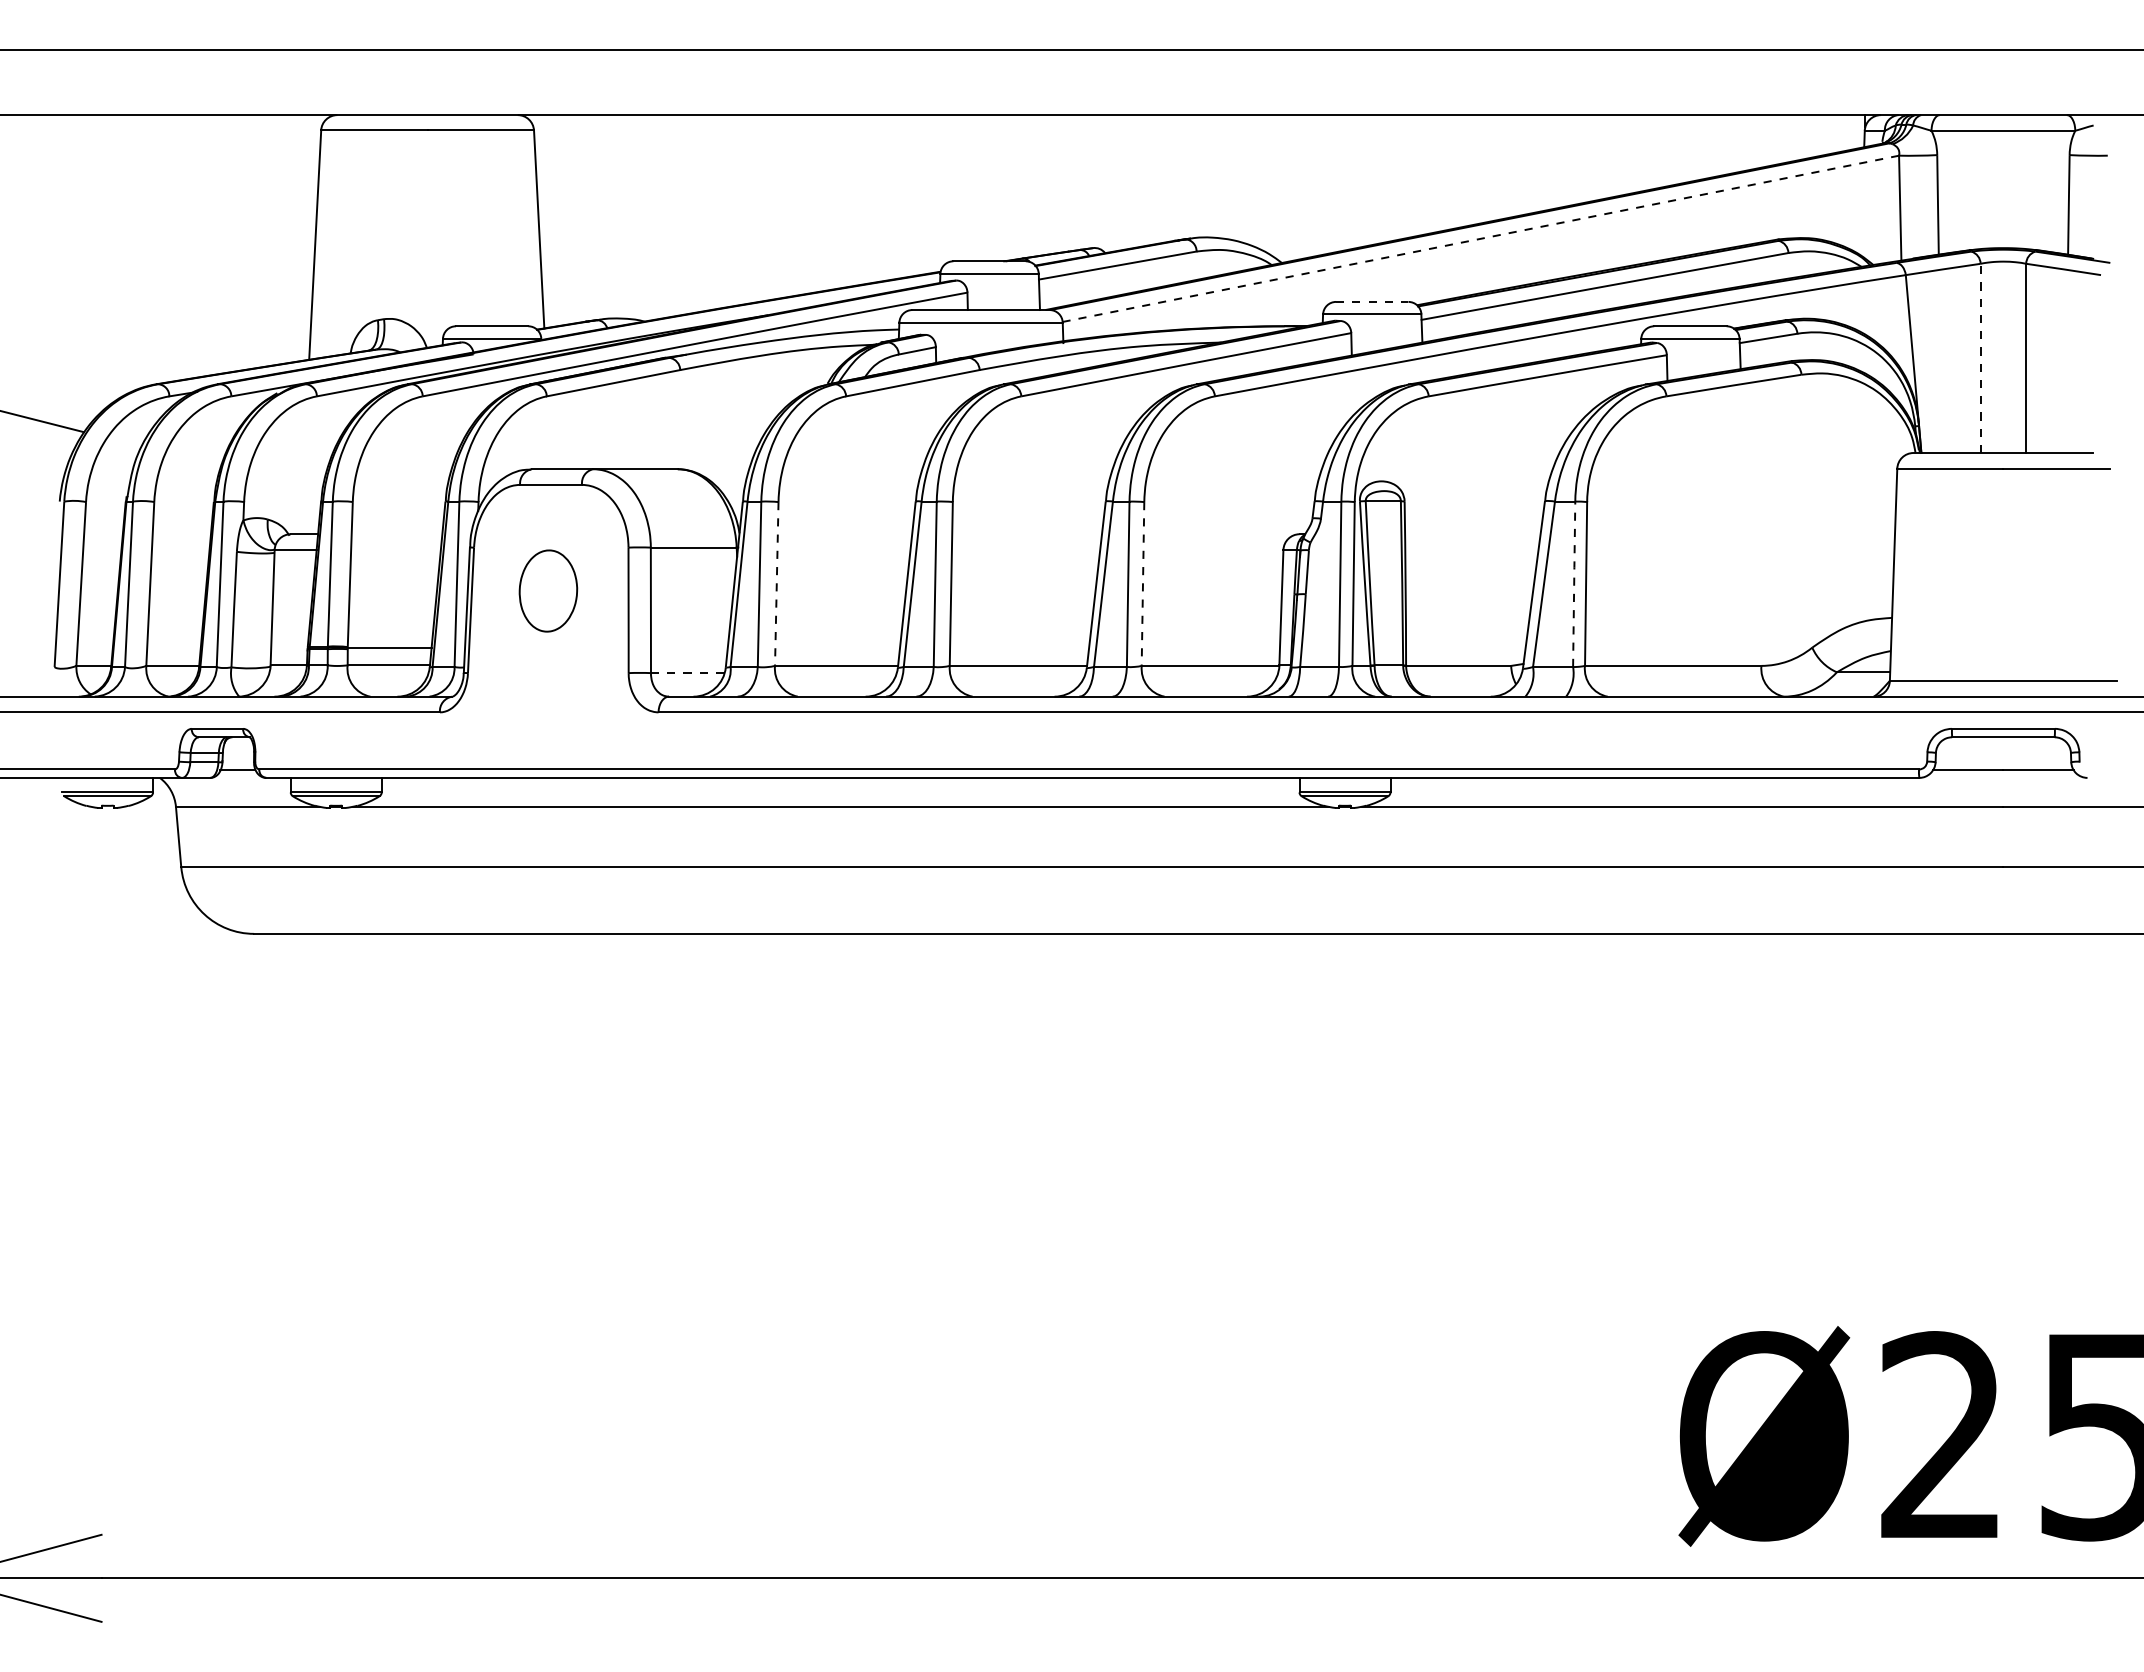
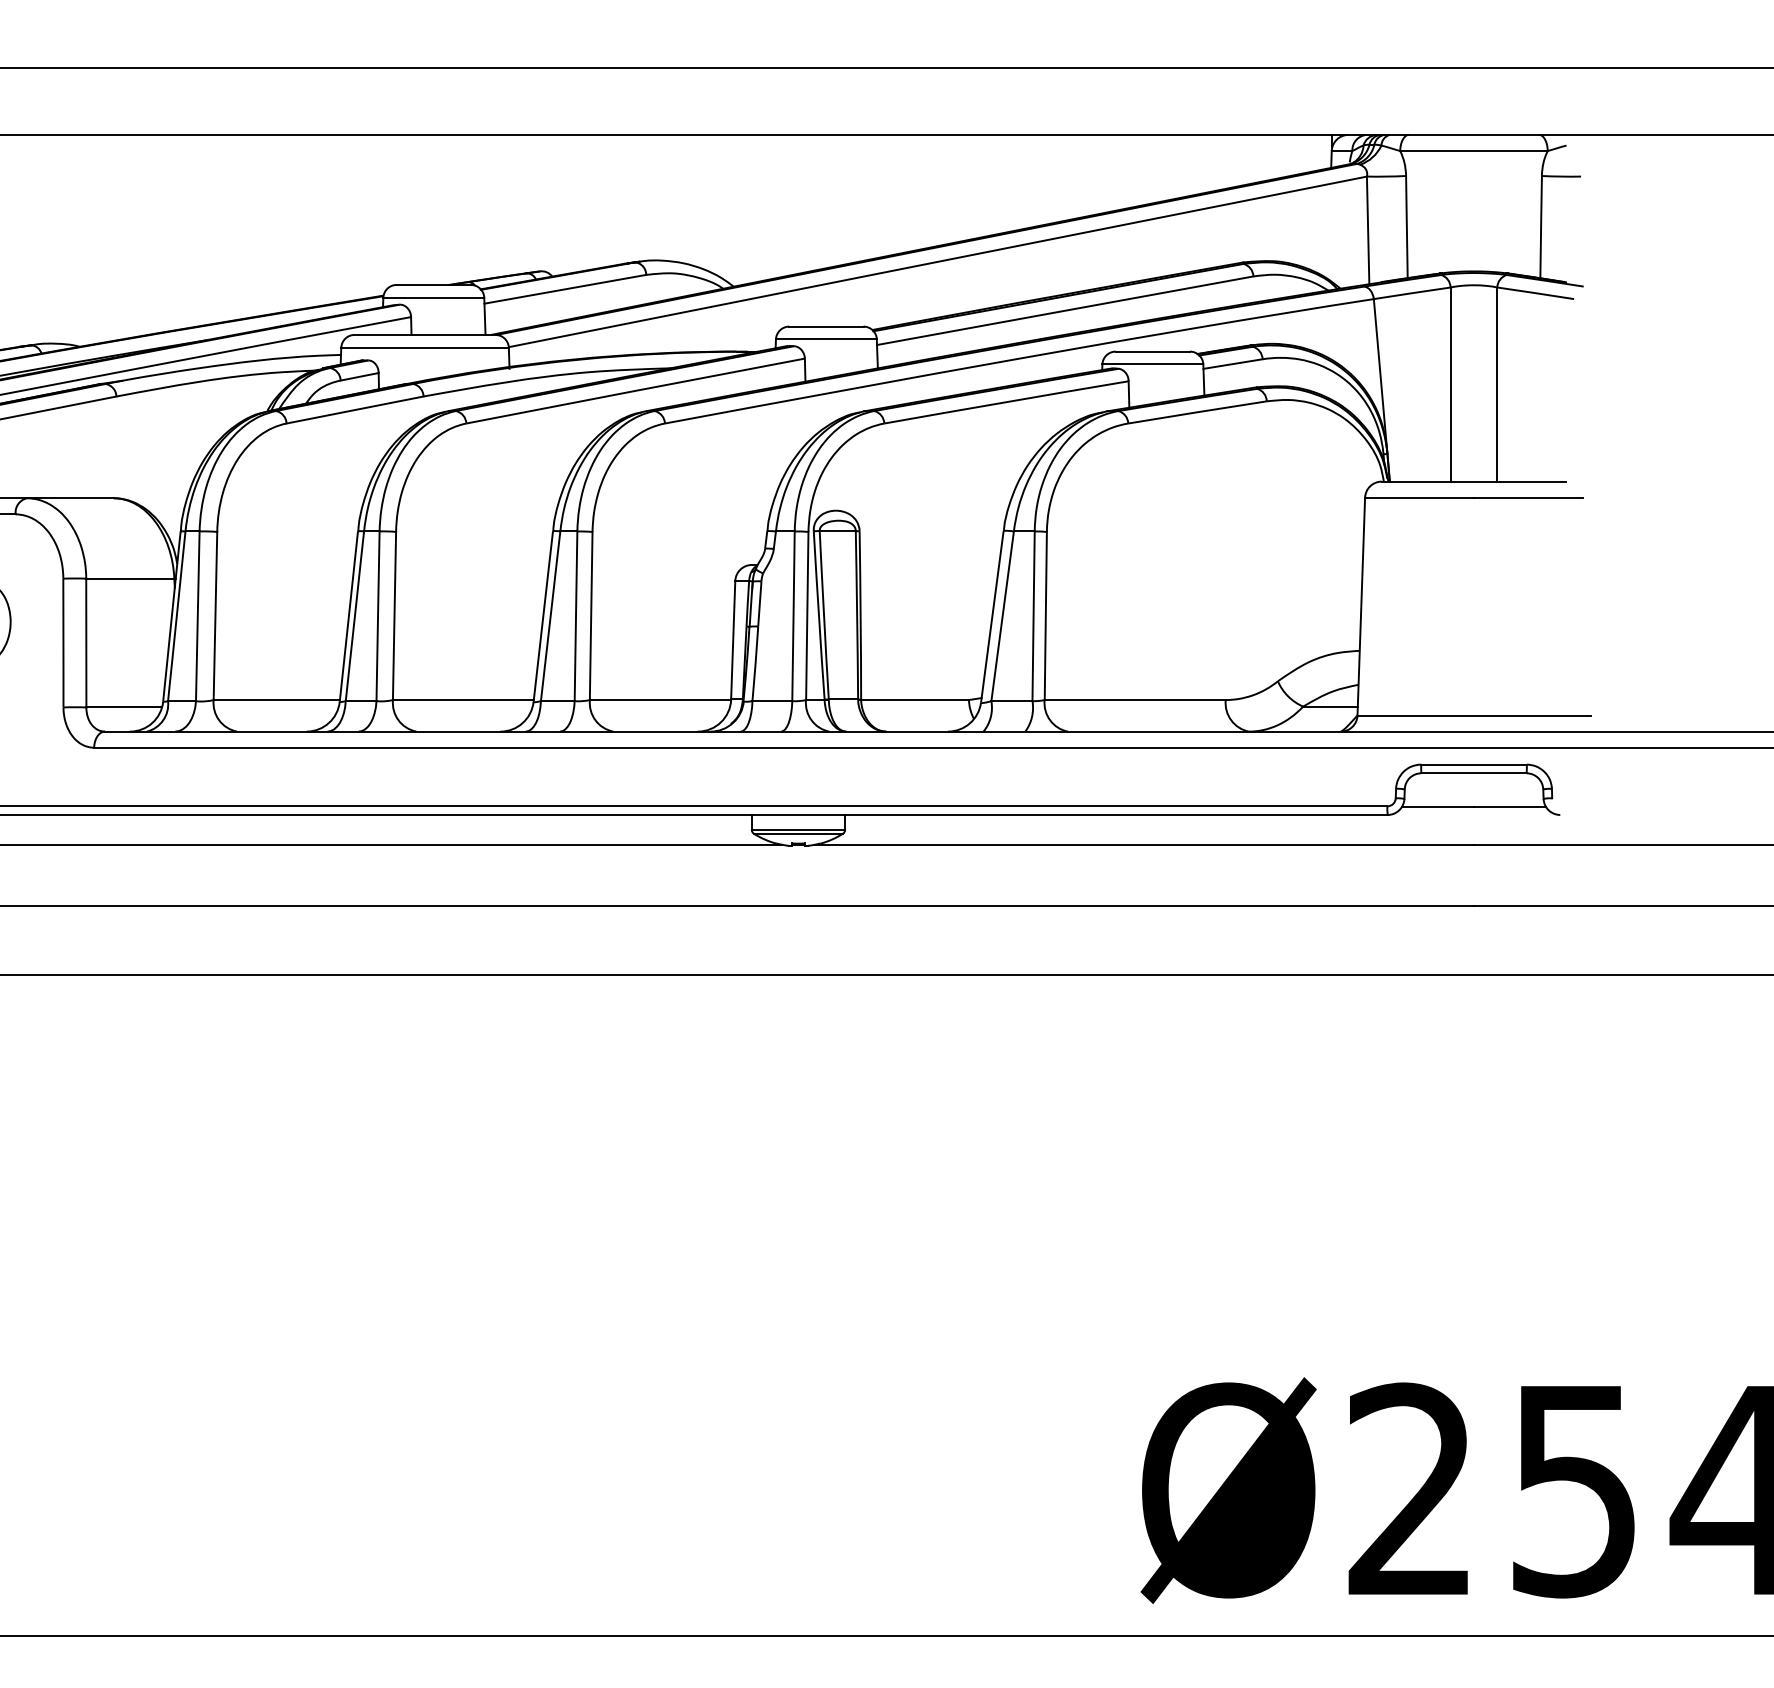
line: (1479, 239) -> (936, 262), dashed -> solid
line: (1372, 301) -> (826, 326), dashed -> solid
line: (1980, 358) -> (1450, 384), dashed -> solid
line: (776, 583) -> (215, 615), dashed -> solid
line: (1143, 583) -> (591, 615), dashed -> solid
line: (1574, 583) -> (1033, 615), dashed -> solid
line: (687, 673) -> (123, 707), dashed -> solid

